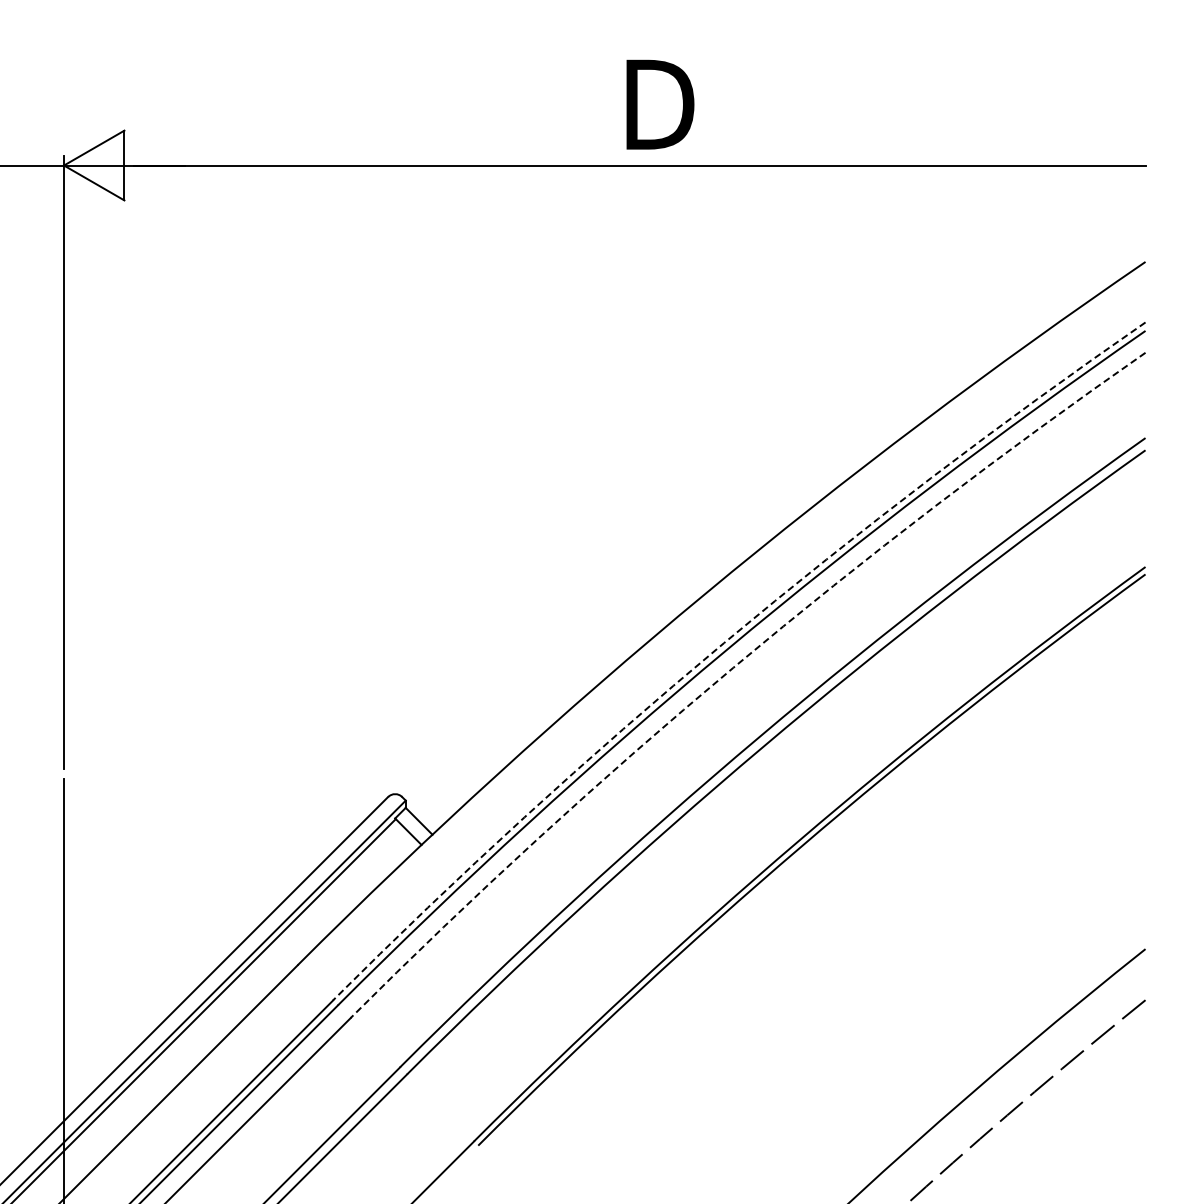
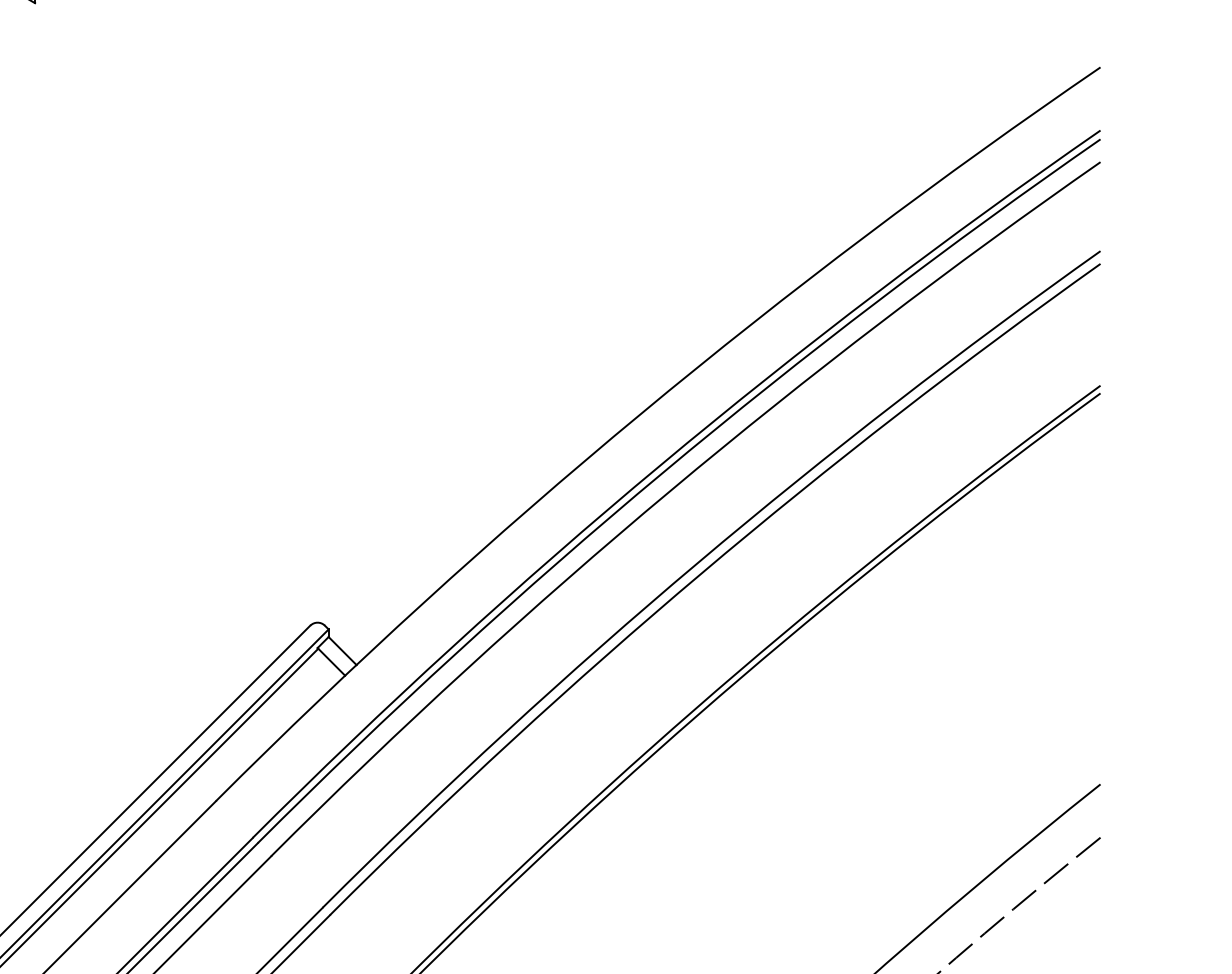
arc: (724, 643) -> (661, 465), dashed -> solid
arc: (733, 667) -> (670, 490), dashed -> solid

